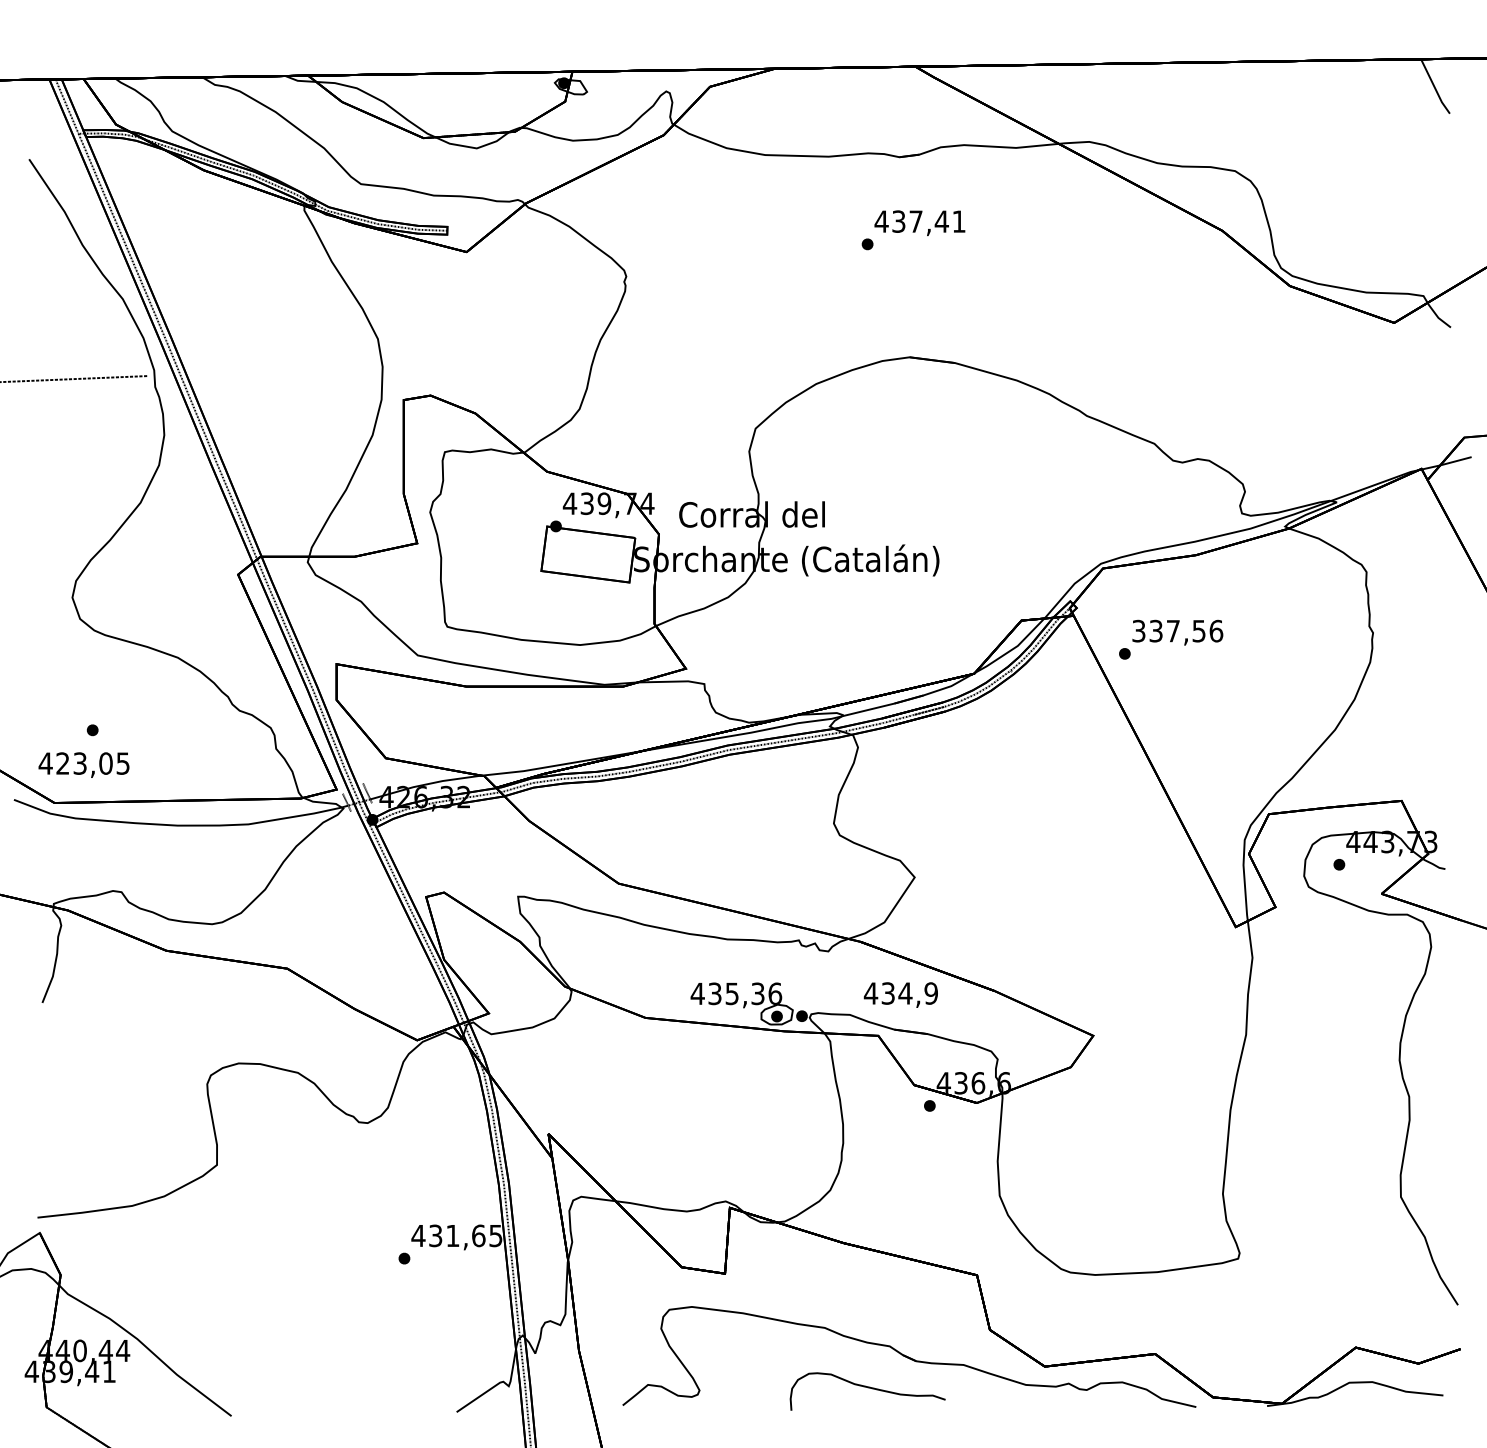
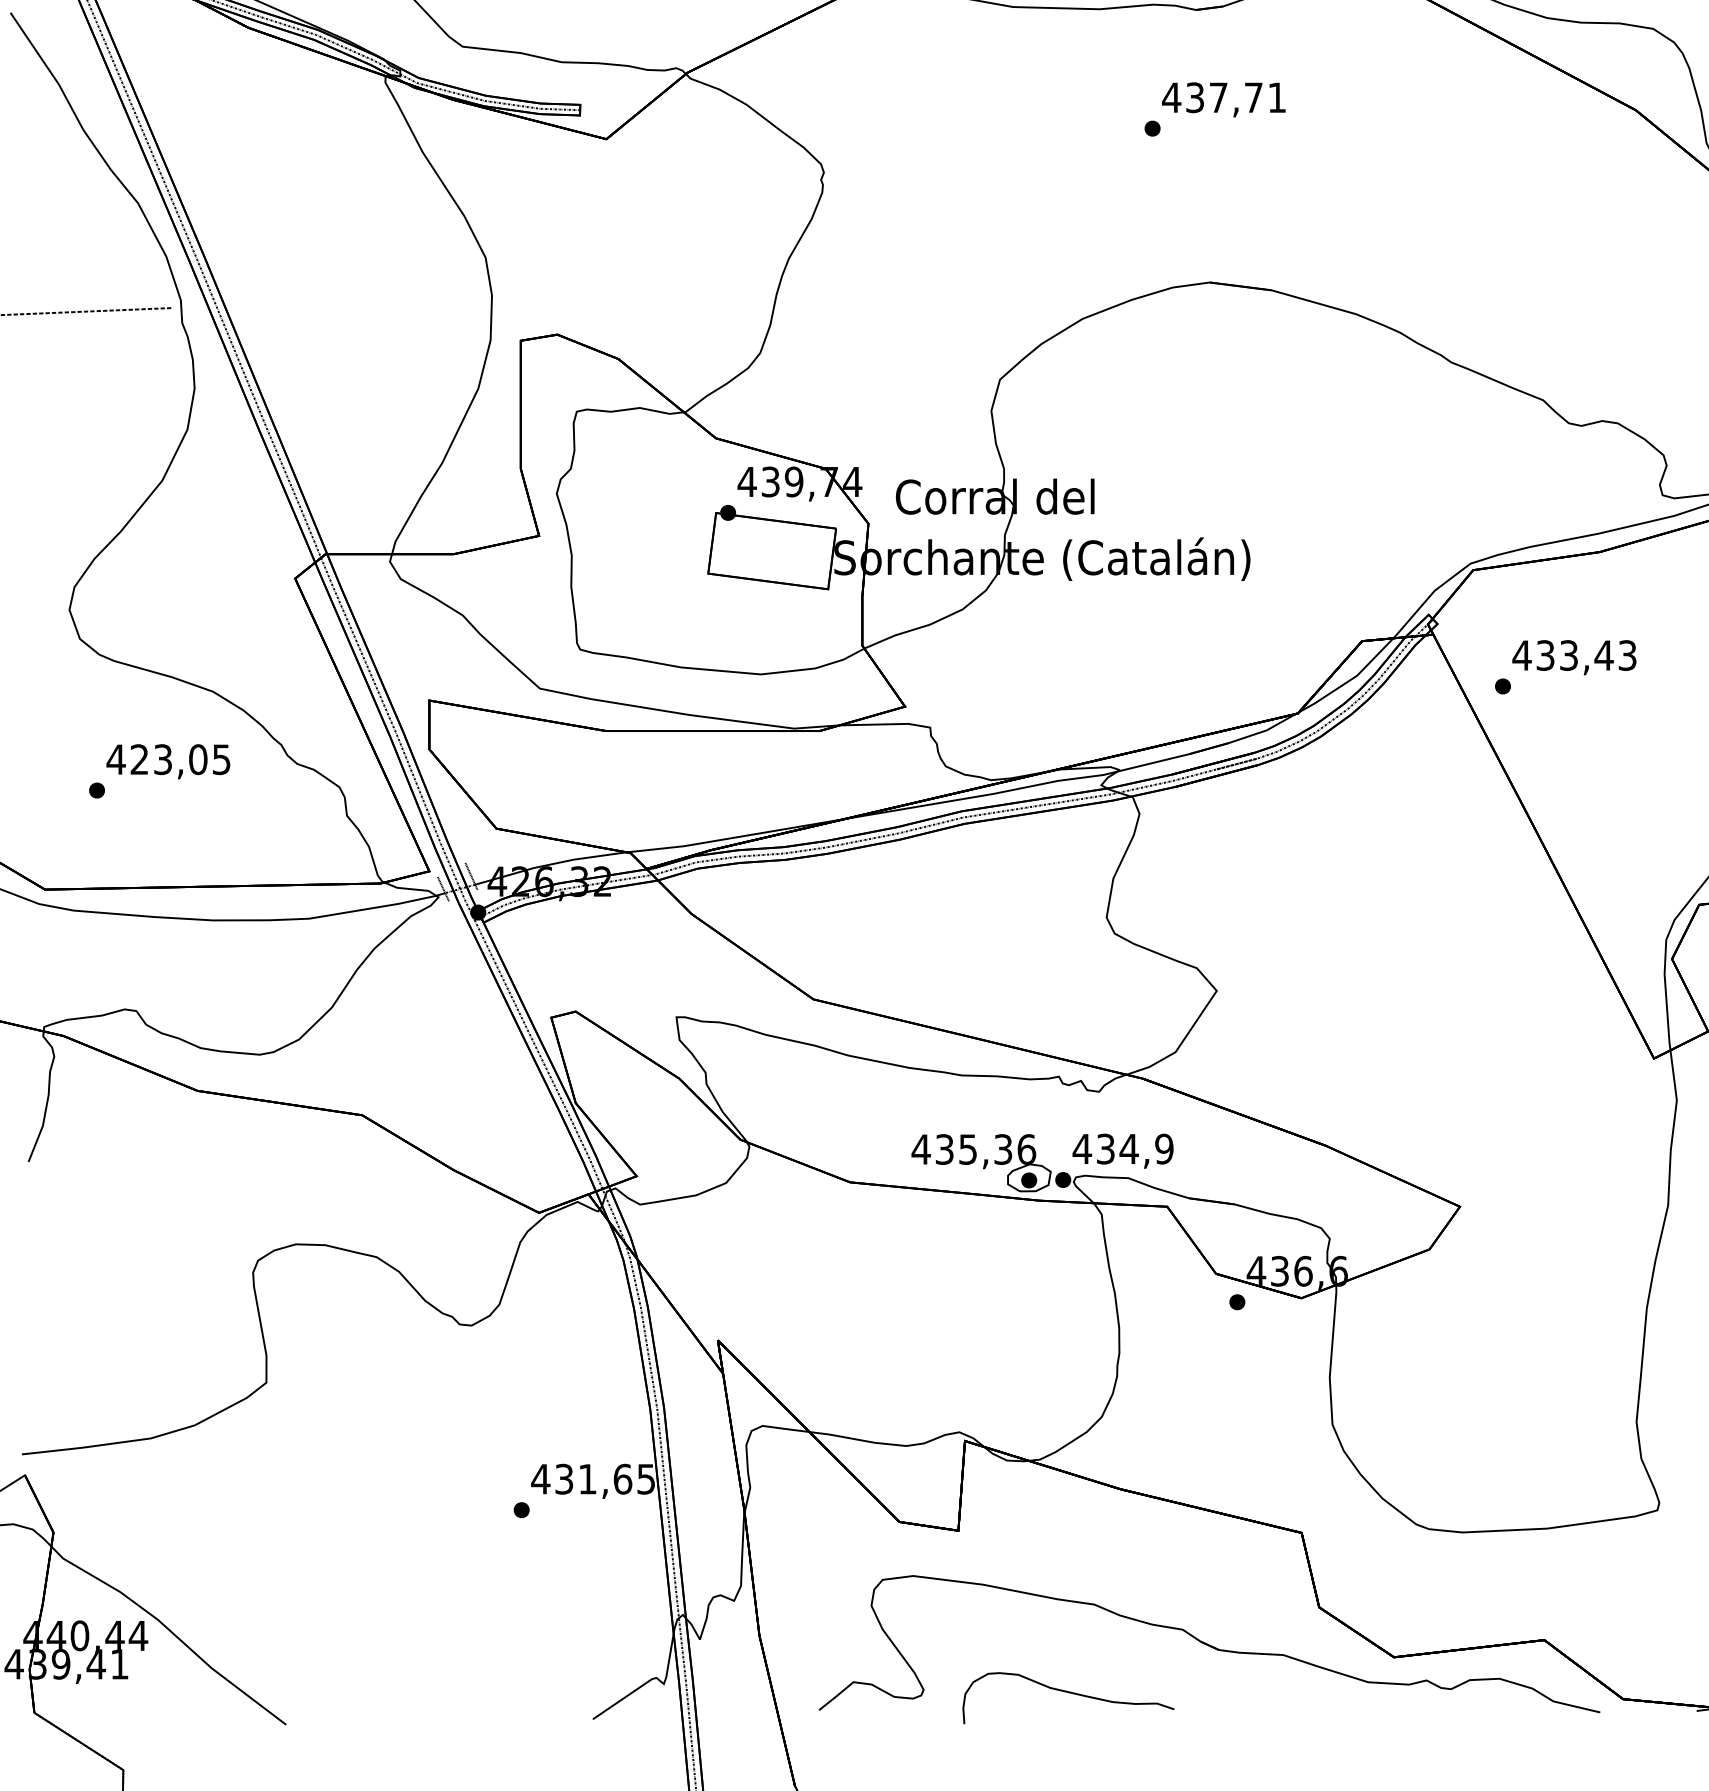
text: (941, 221) -> (1253, 97), 437,41 -> 437,71
text: (1177, 630) -> (1574, 654), 337,56 -> 433,43
text: (83, 764) -> (167, 760), moved
text: (900, 994) -> (1122, 1150), moved
part: (867, 1391) -> (1067, 1697), moved

